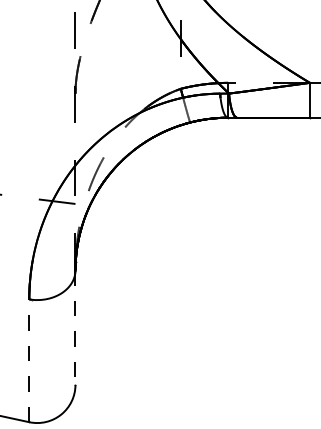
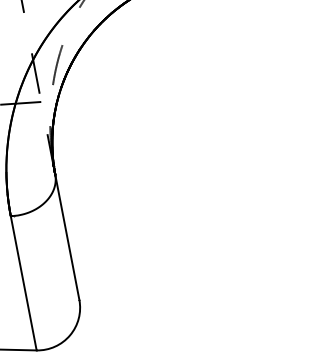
line: (75, 328) -> (67, 238), dashed -> solid
line: (29, 360) -> (23, 282), dashed -> solid

